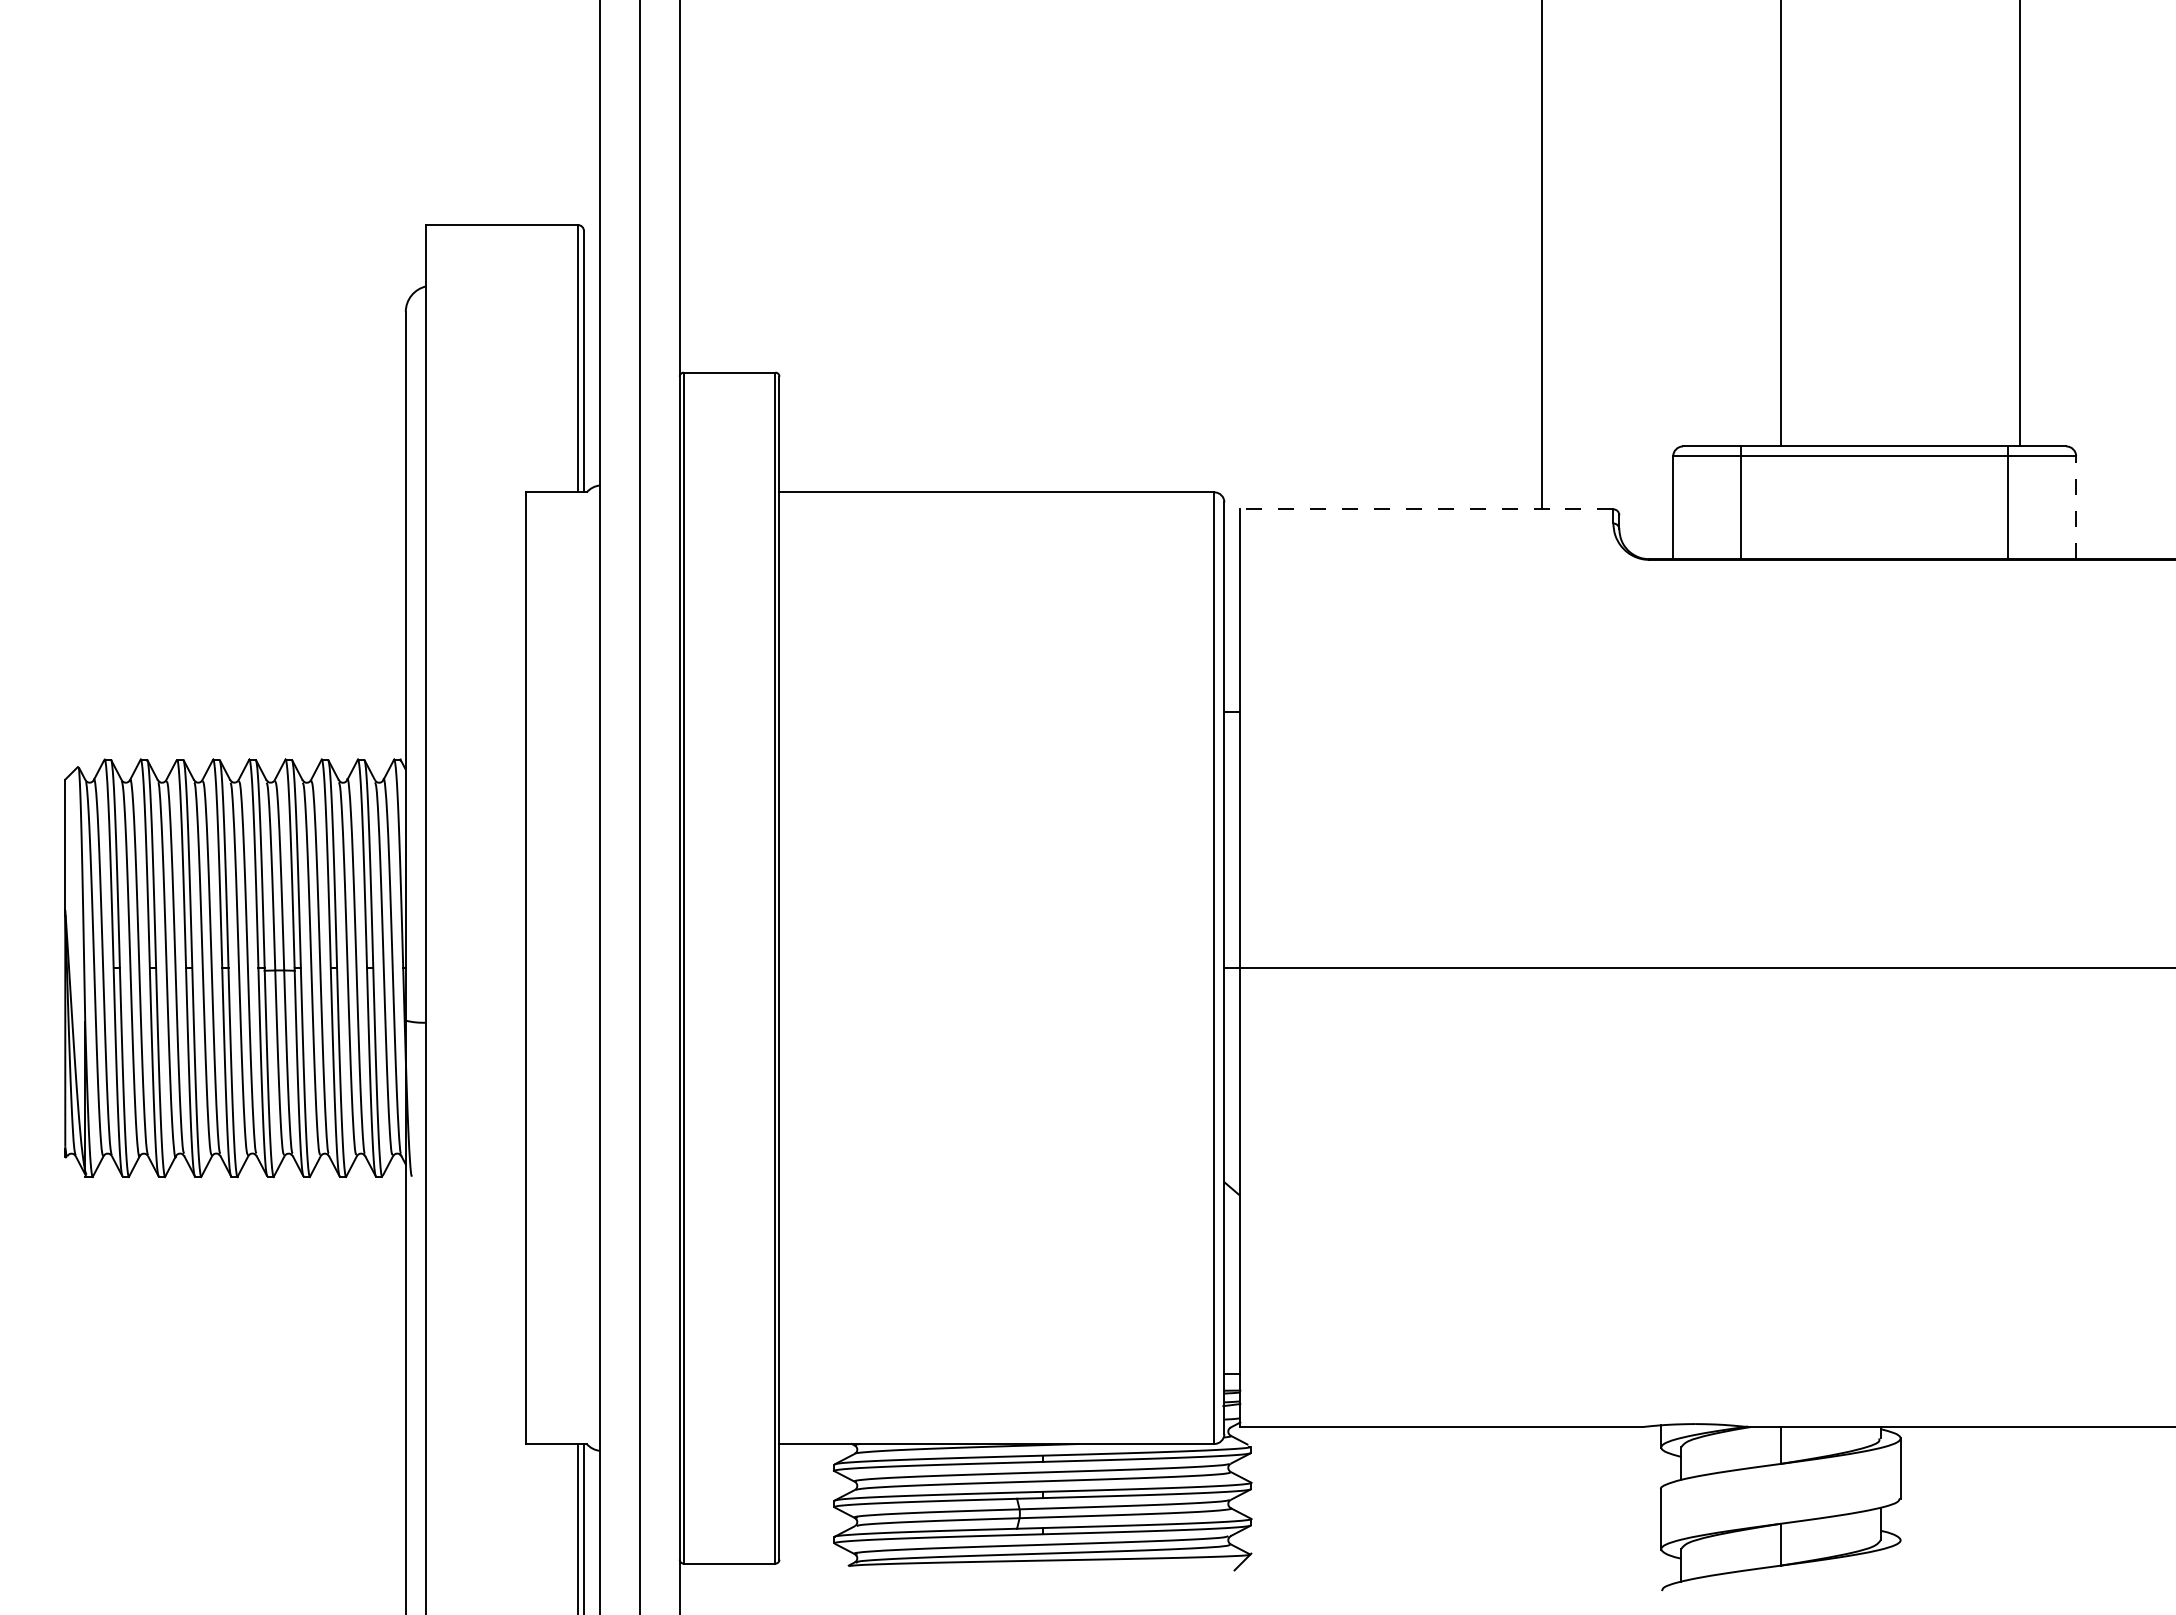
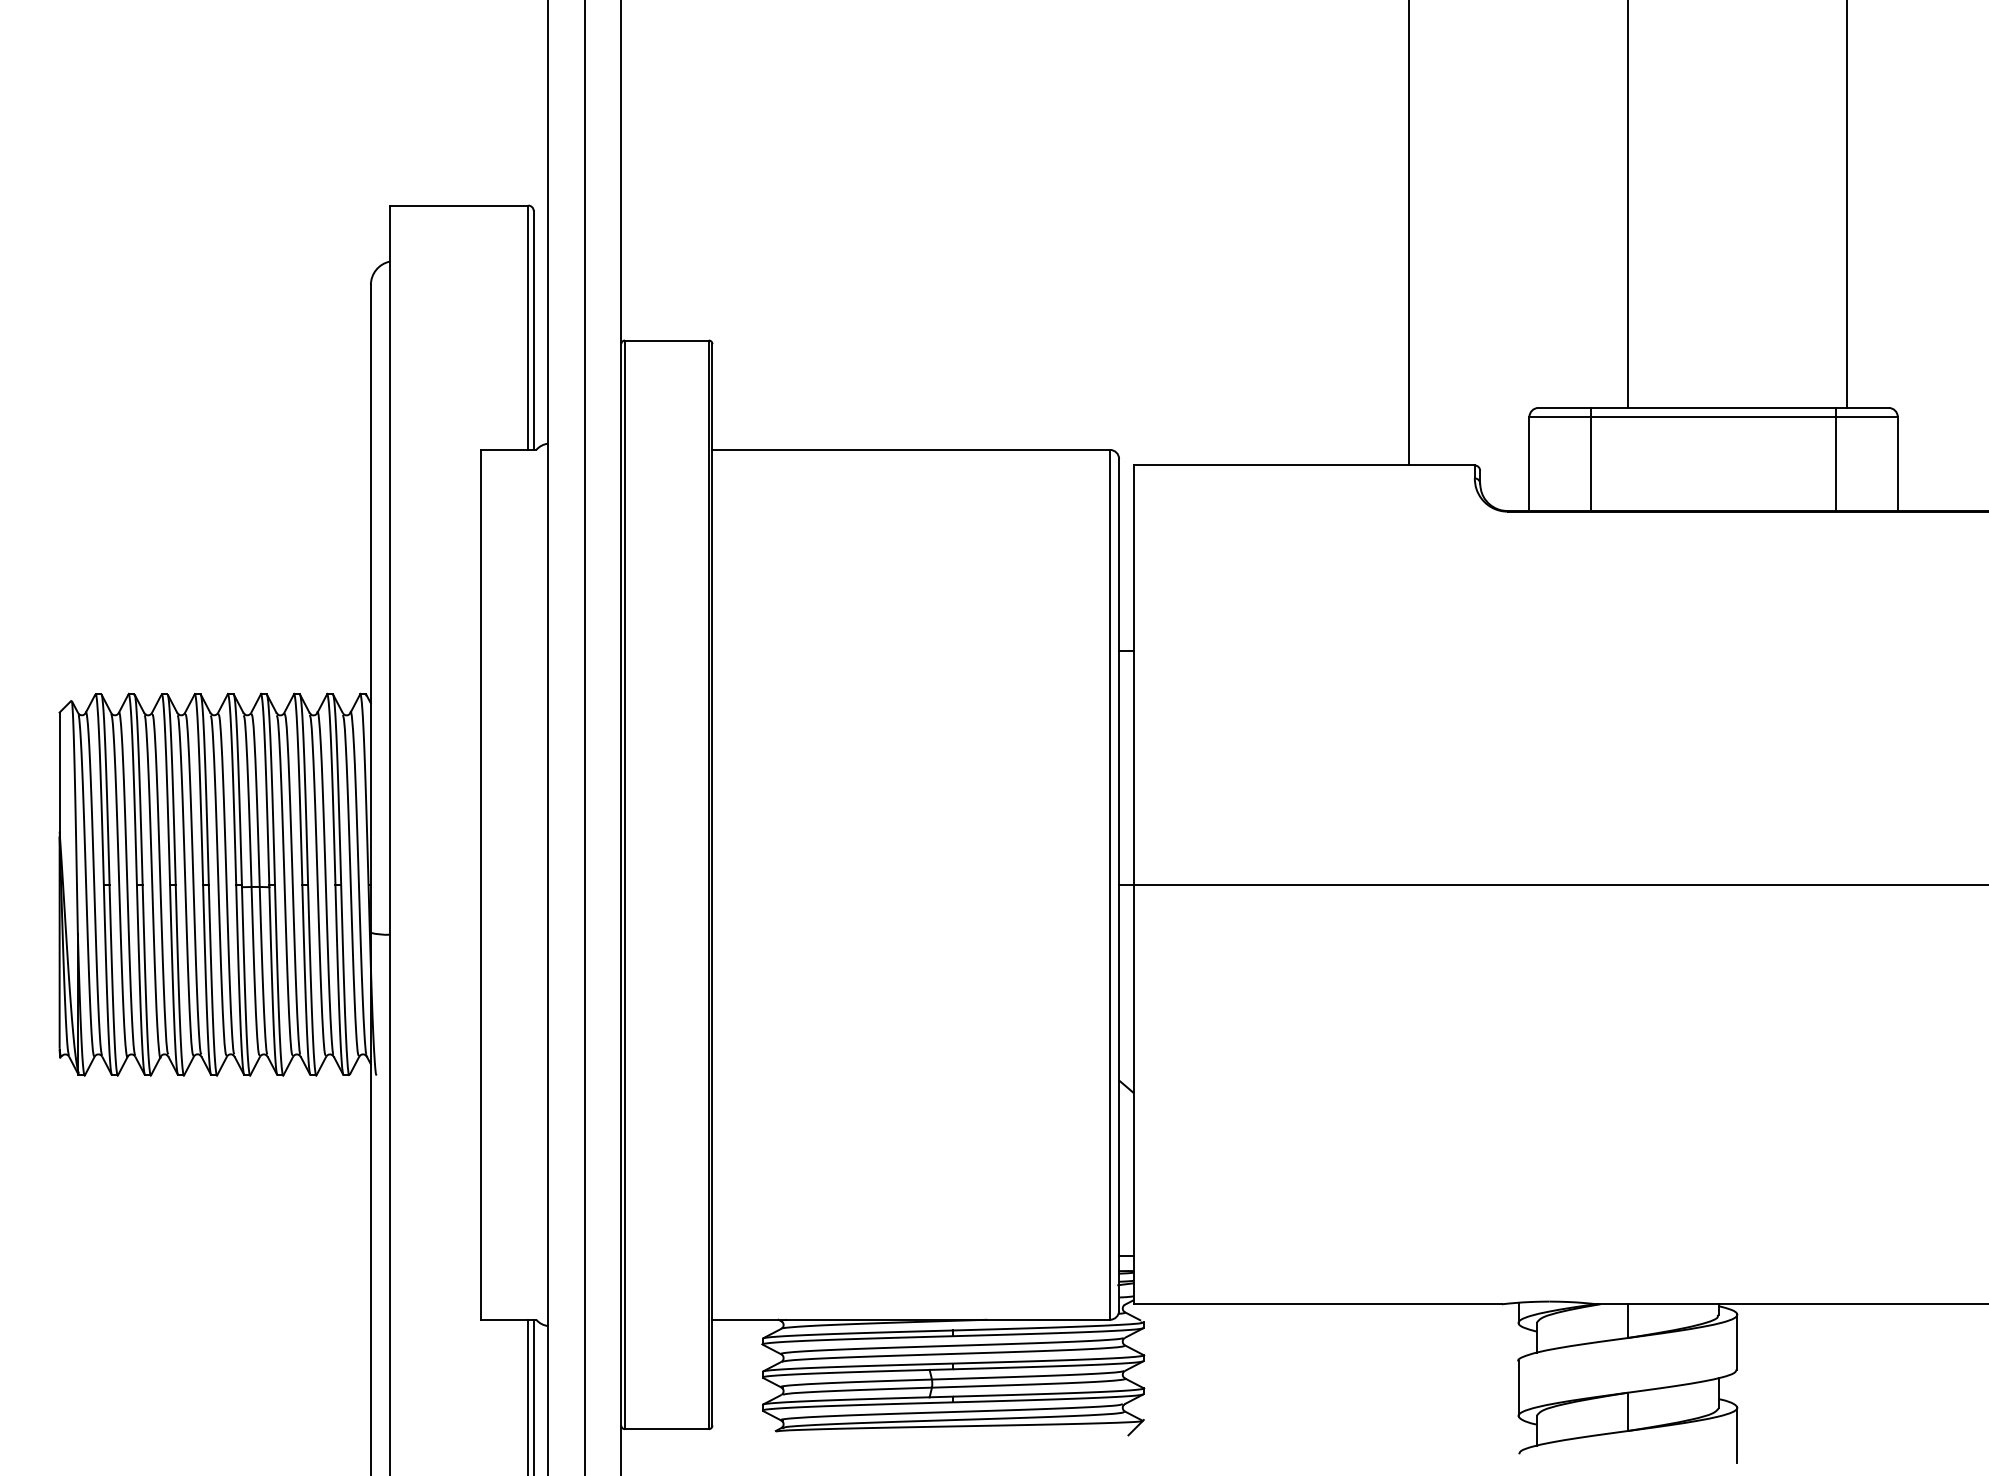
line: (2076, 507) -> (1898, 463), dashed -> solid
line: (1426, 509) -> (1303, 465), dashed -> solid
line: (1900, 1569) -> (1737, 1434), added

